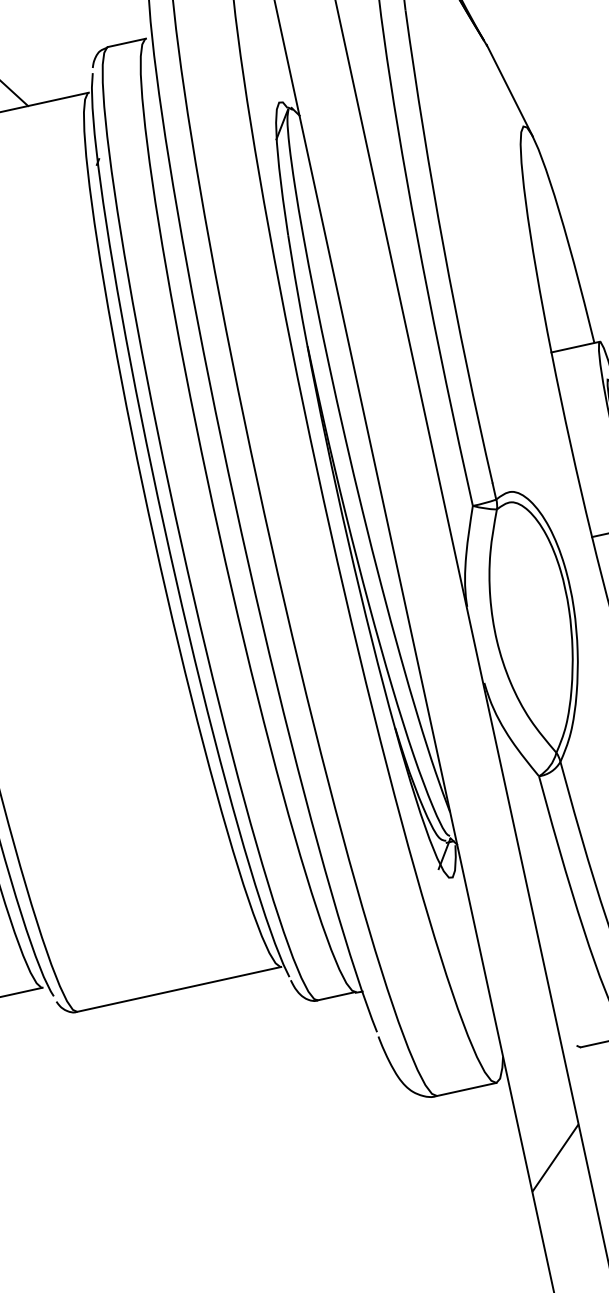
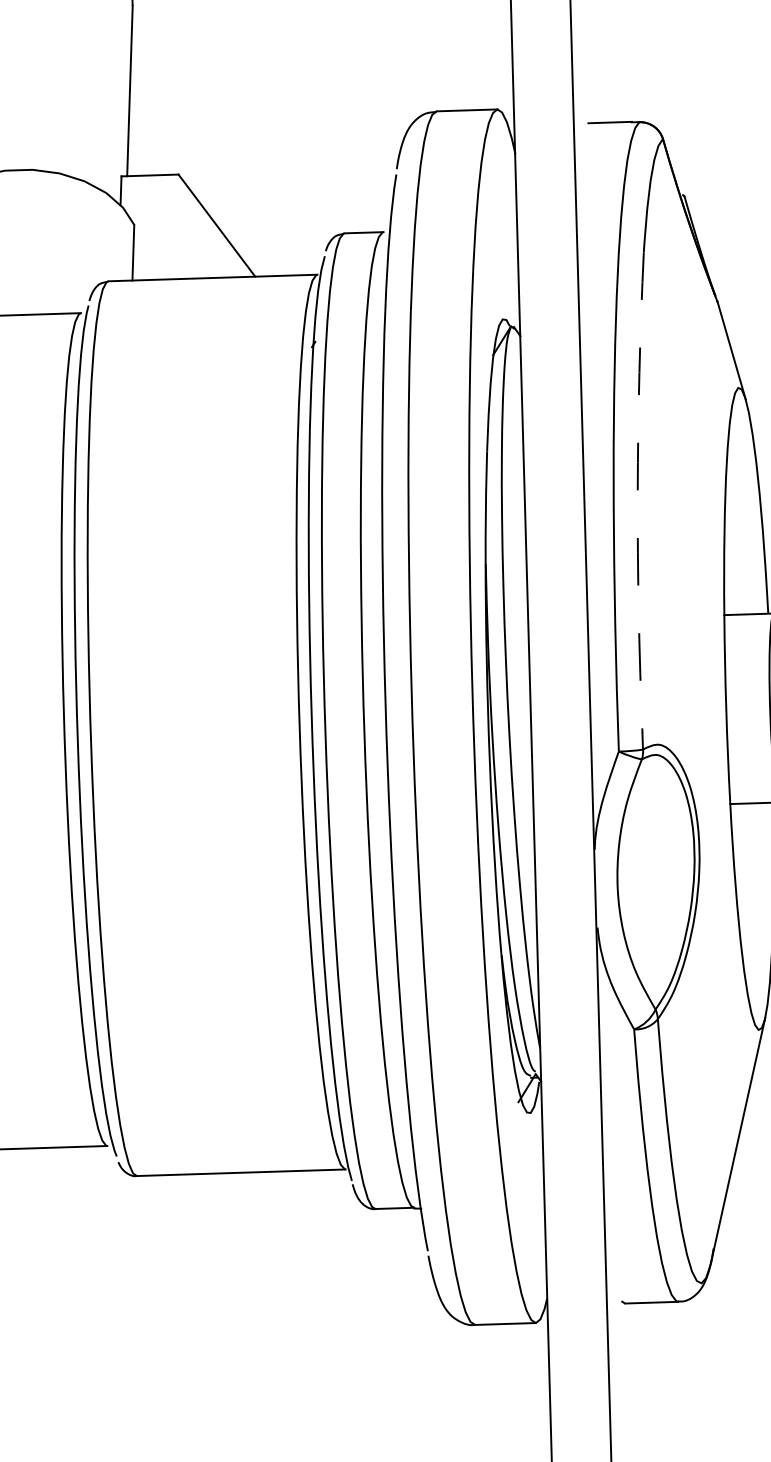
arc: (443, 247) -> (637, 492), solid -> dashed
hatch: (555, 1157) -> (580, 1407), removed

